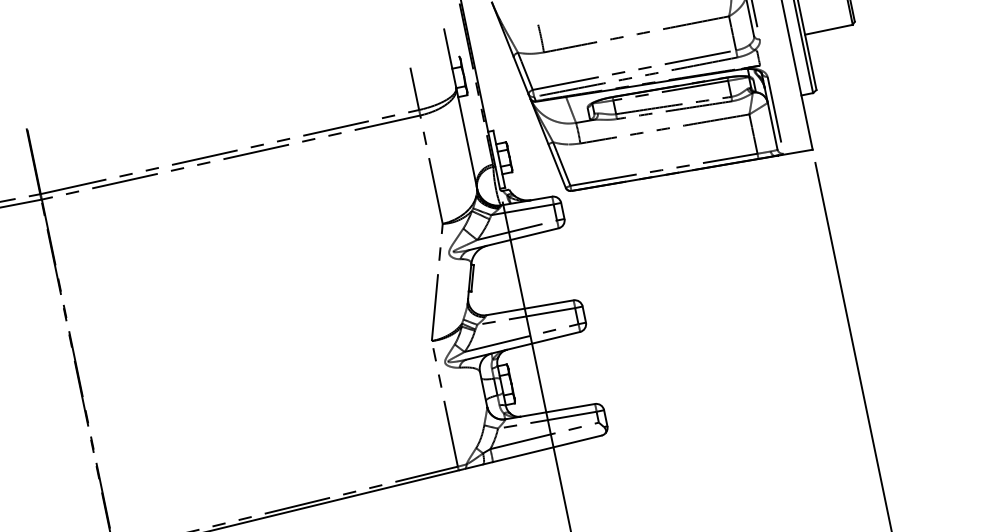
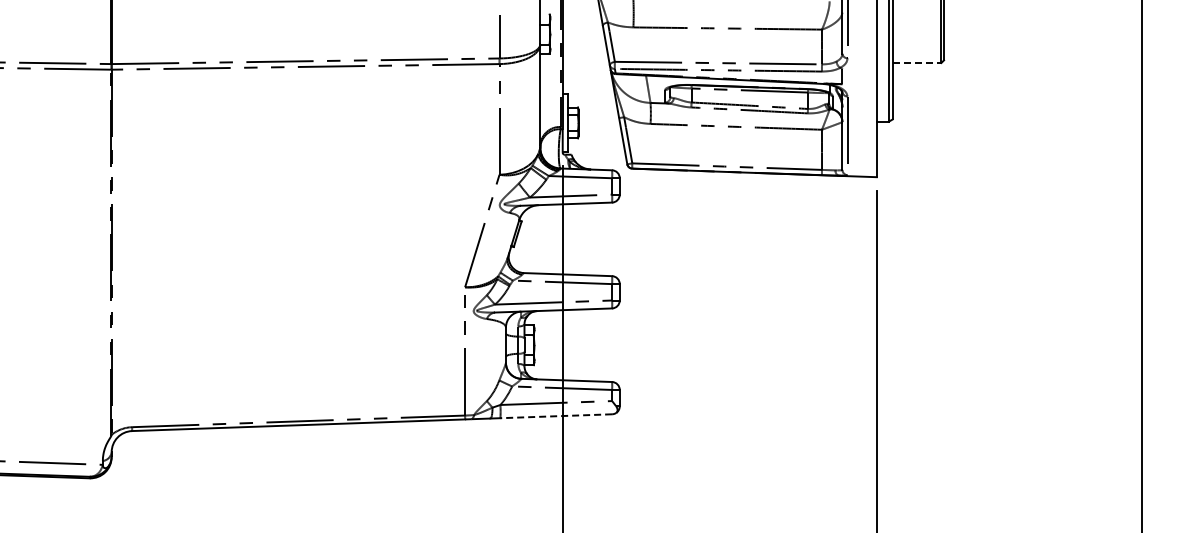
line: (829, 30) -> (917, 63), solid -> dashed
line: (547, 449) -> (556, 416), solid -> dashed

